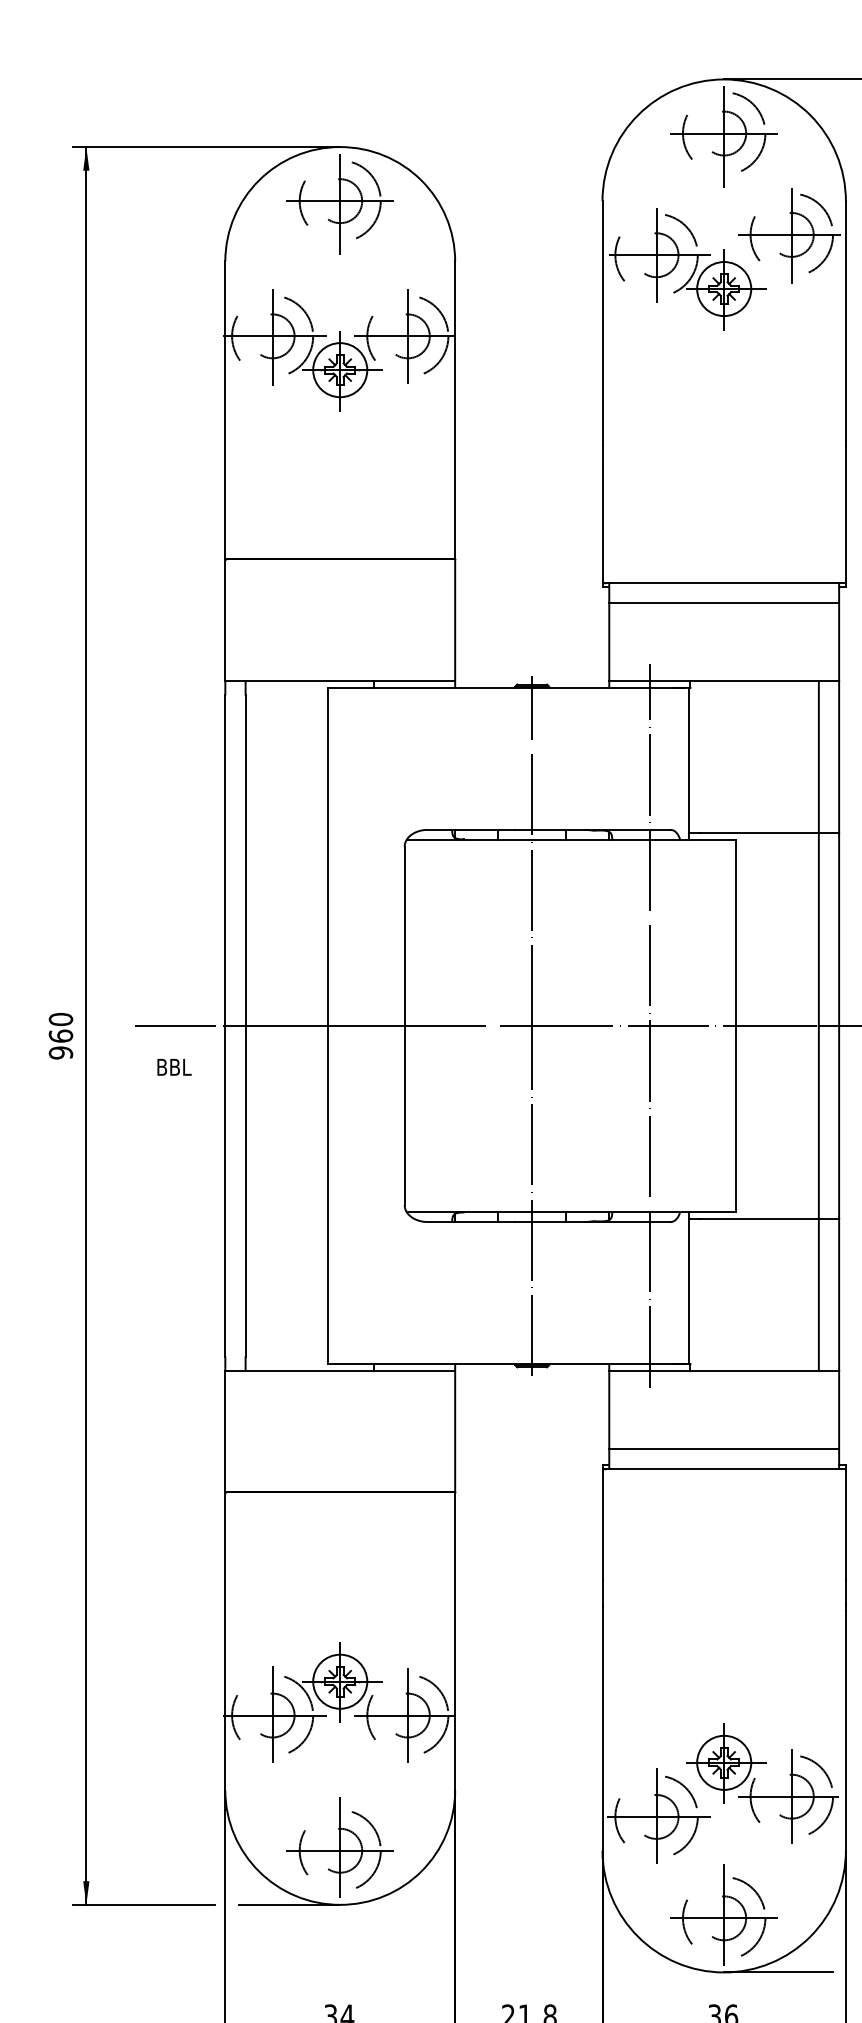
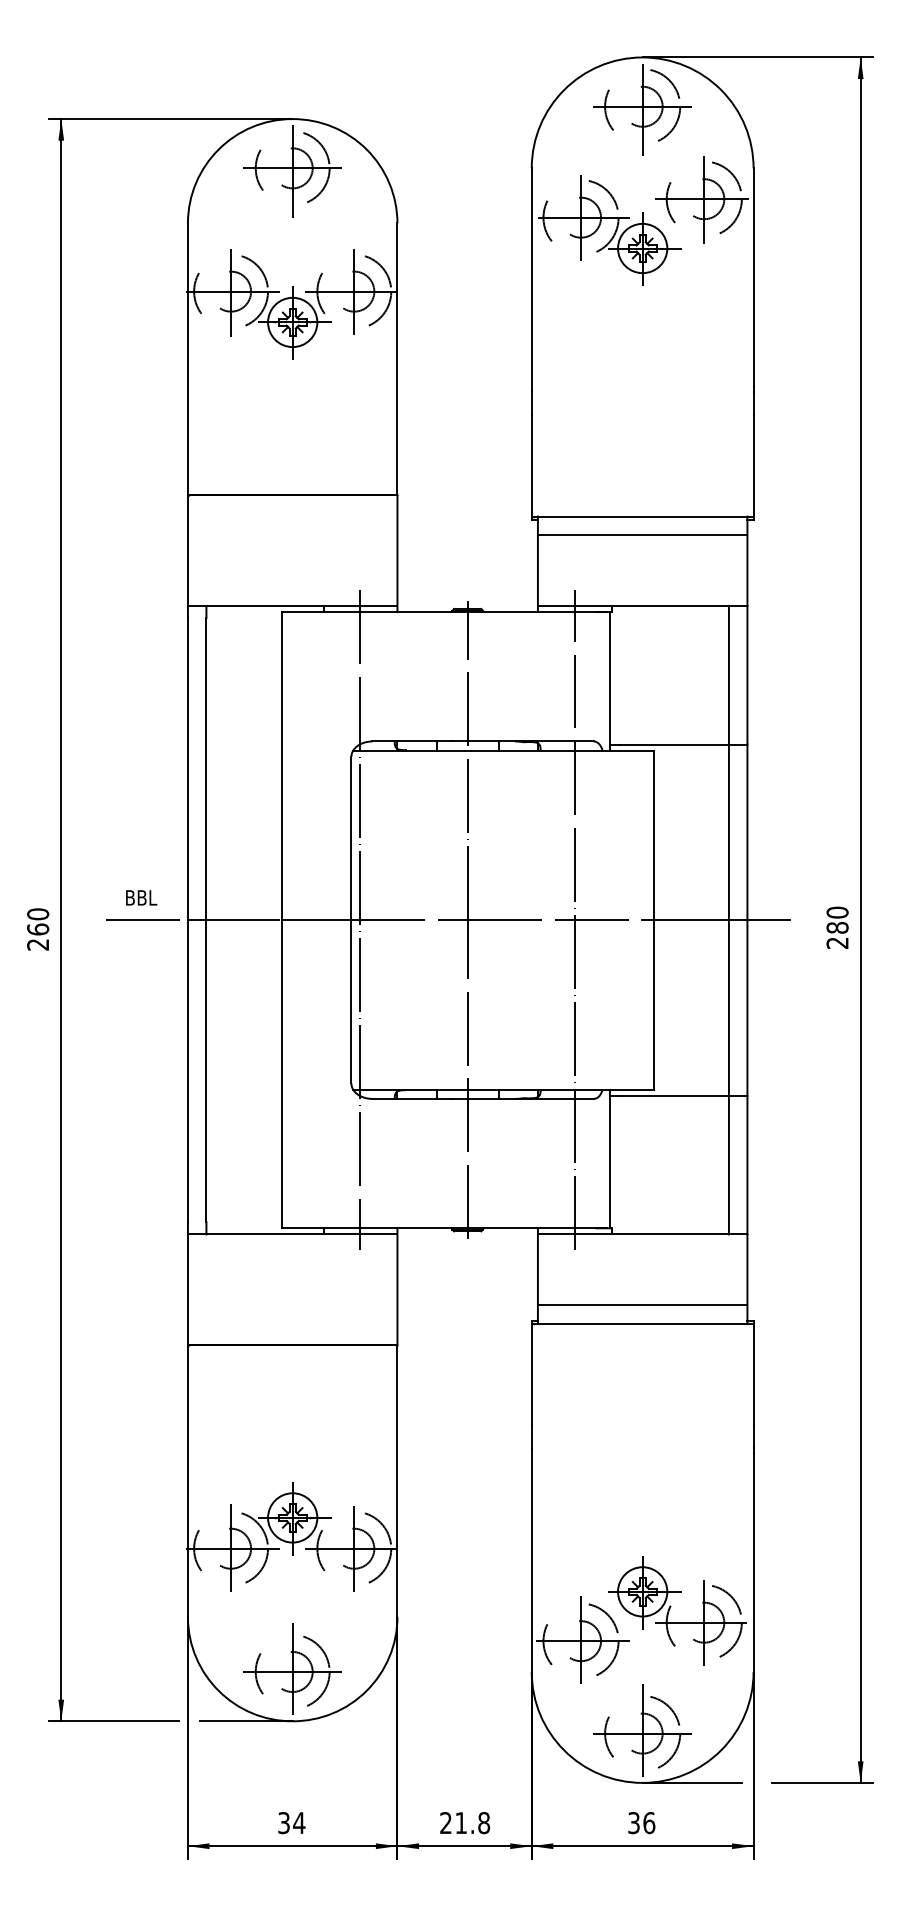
line: (414, 1025) -> (360, 919), added
text: (61, 1052) -> (38, 944), 960 -> 260
text: (174, 1066) -> (141, 897), moved

